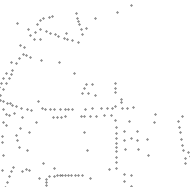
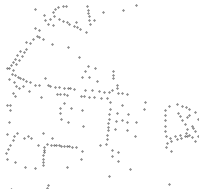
part: (87, 90) -> (89, 74), size x1.4
part: (23, 138) -> (65, 112), moved

